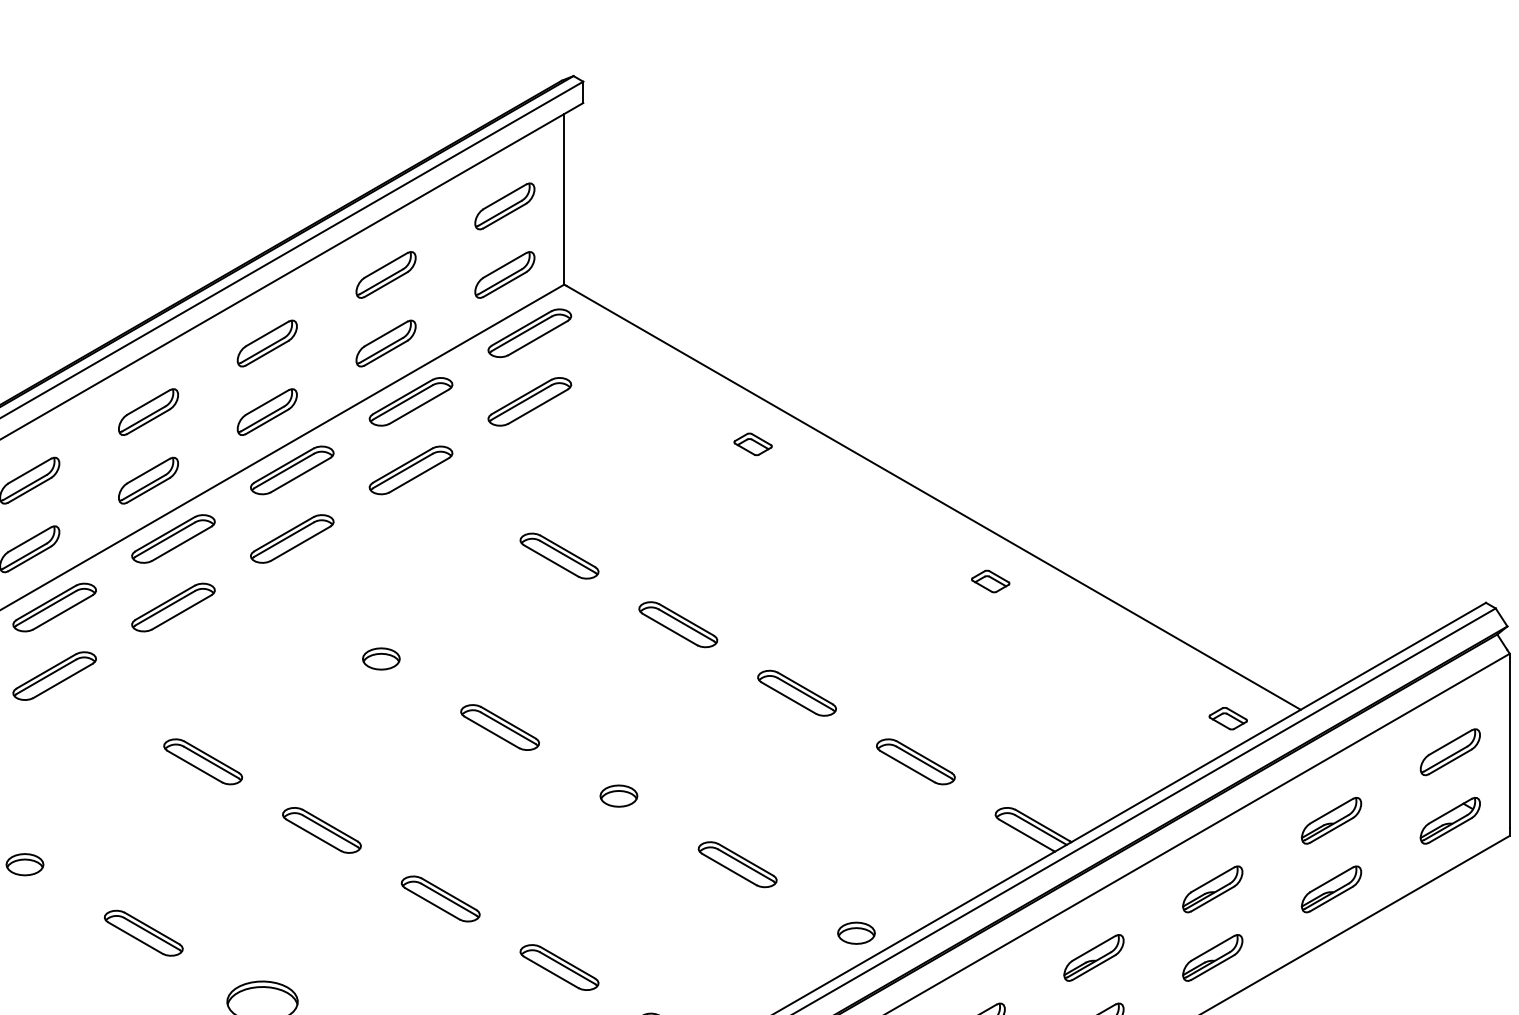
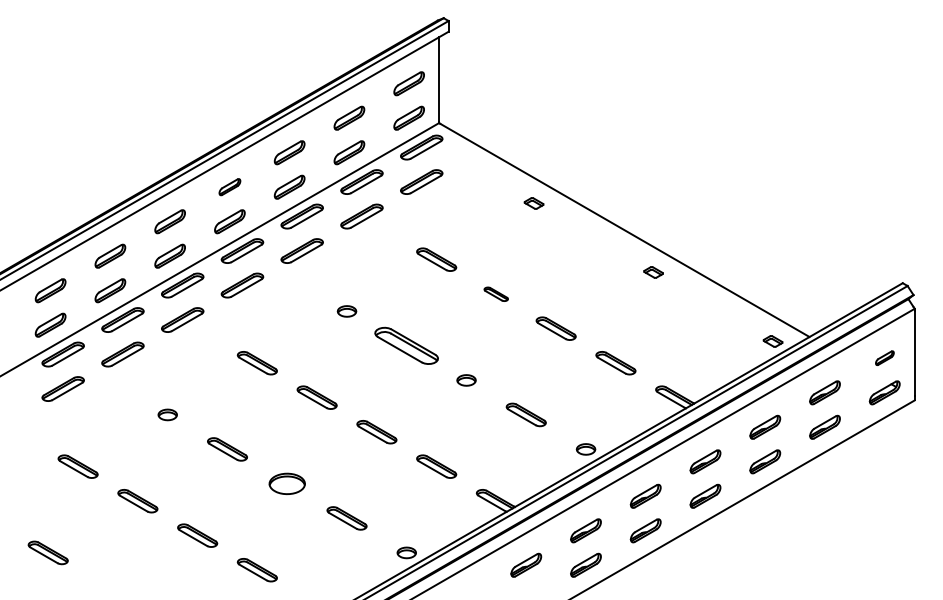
part: (147, 410) -> (229, 186), size x0.7
part: (676, 625) -> (495, 294), size x0.6
part: (499, 726) -> (406, 345), size x1.6
part: (1449, 750) -> (884, 357), size x0.6

